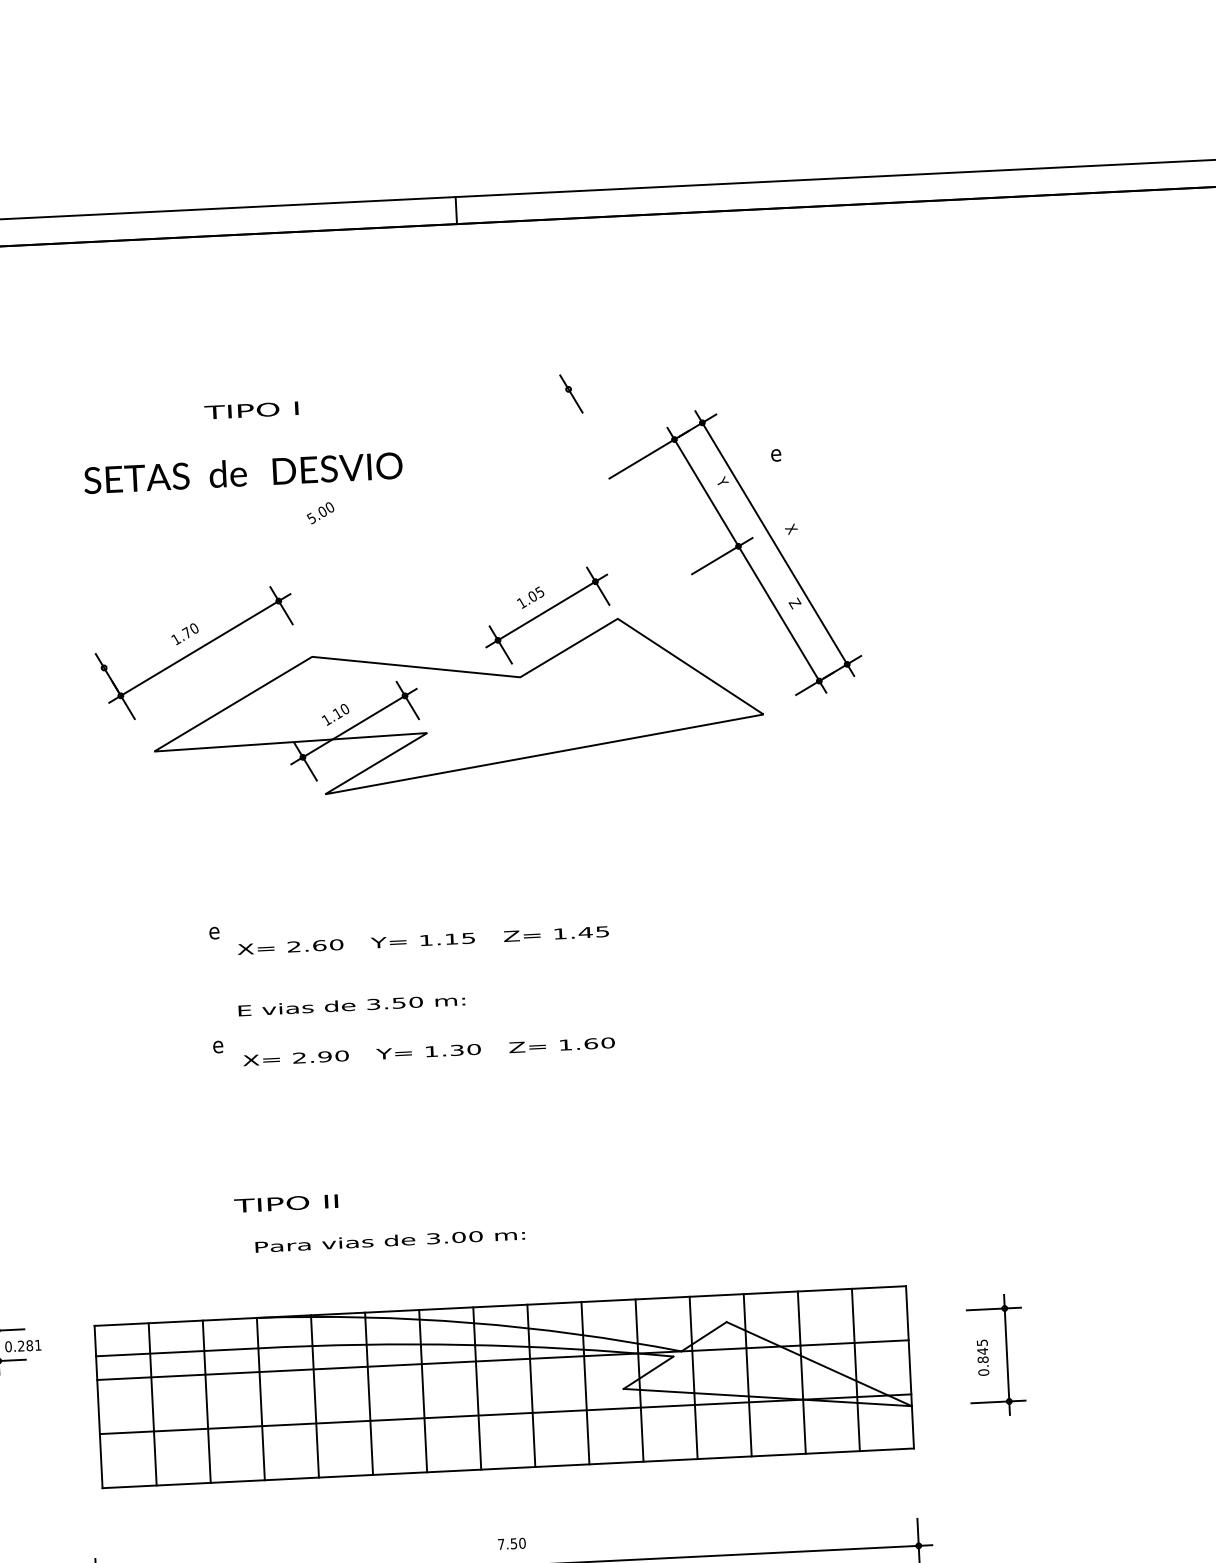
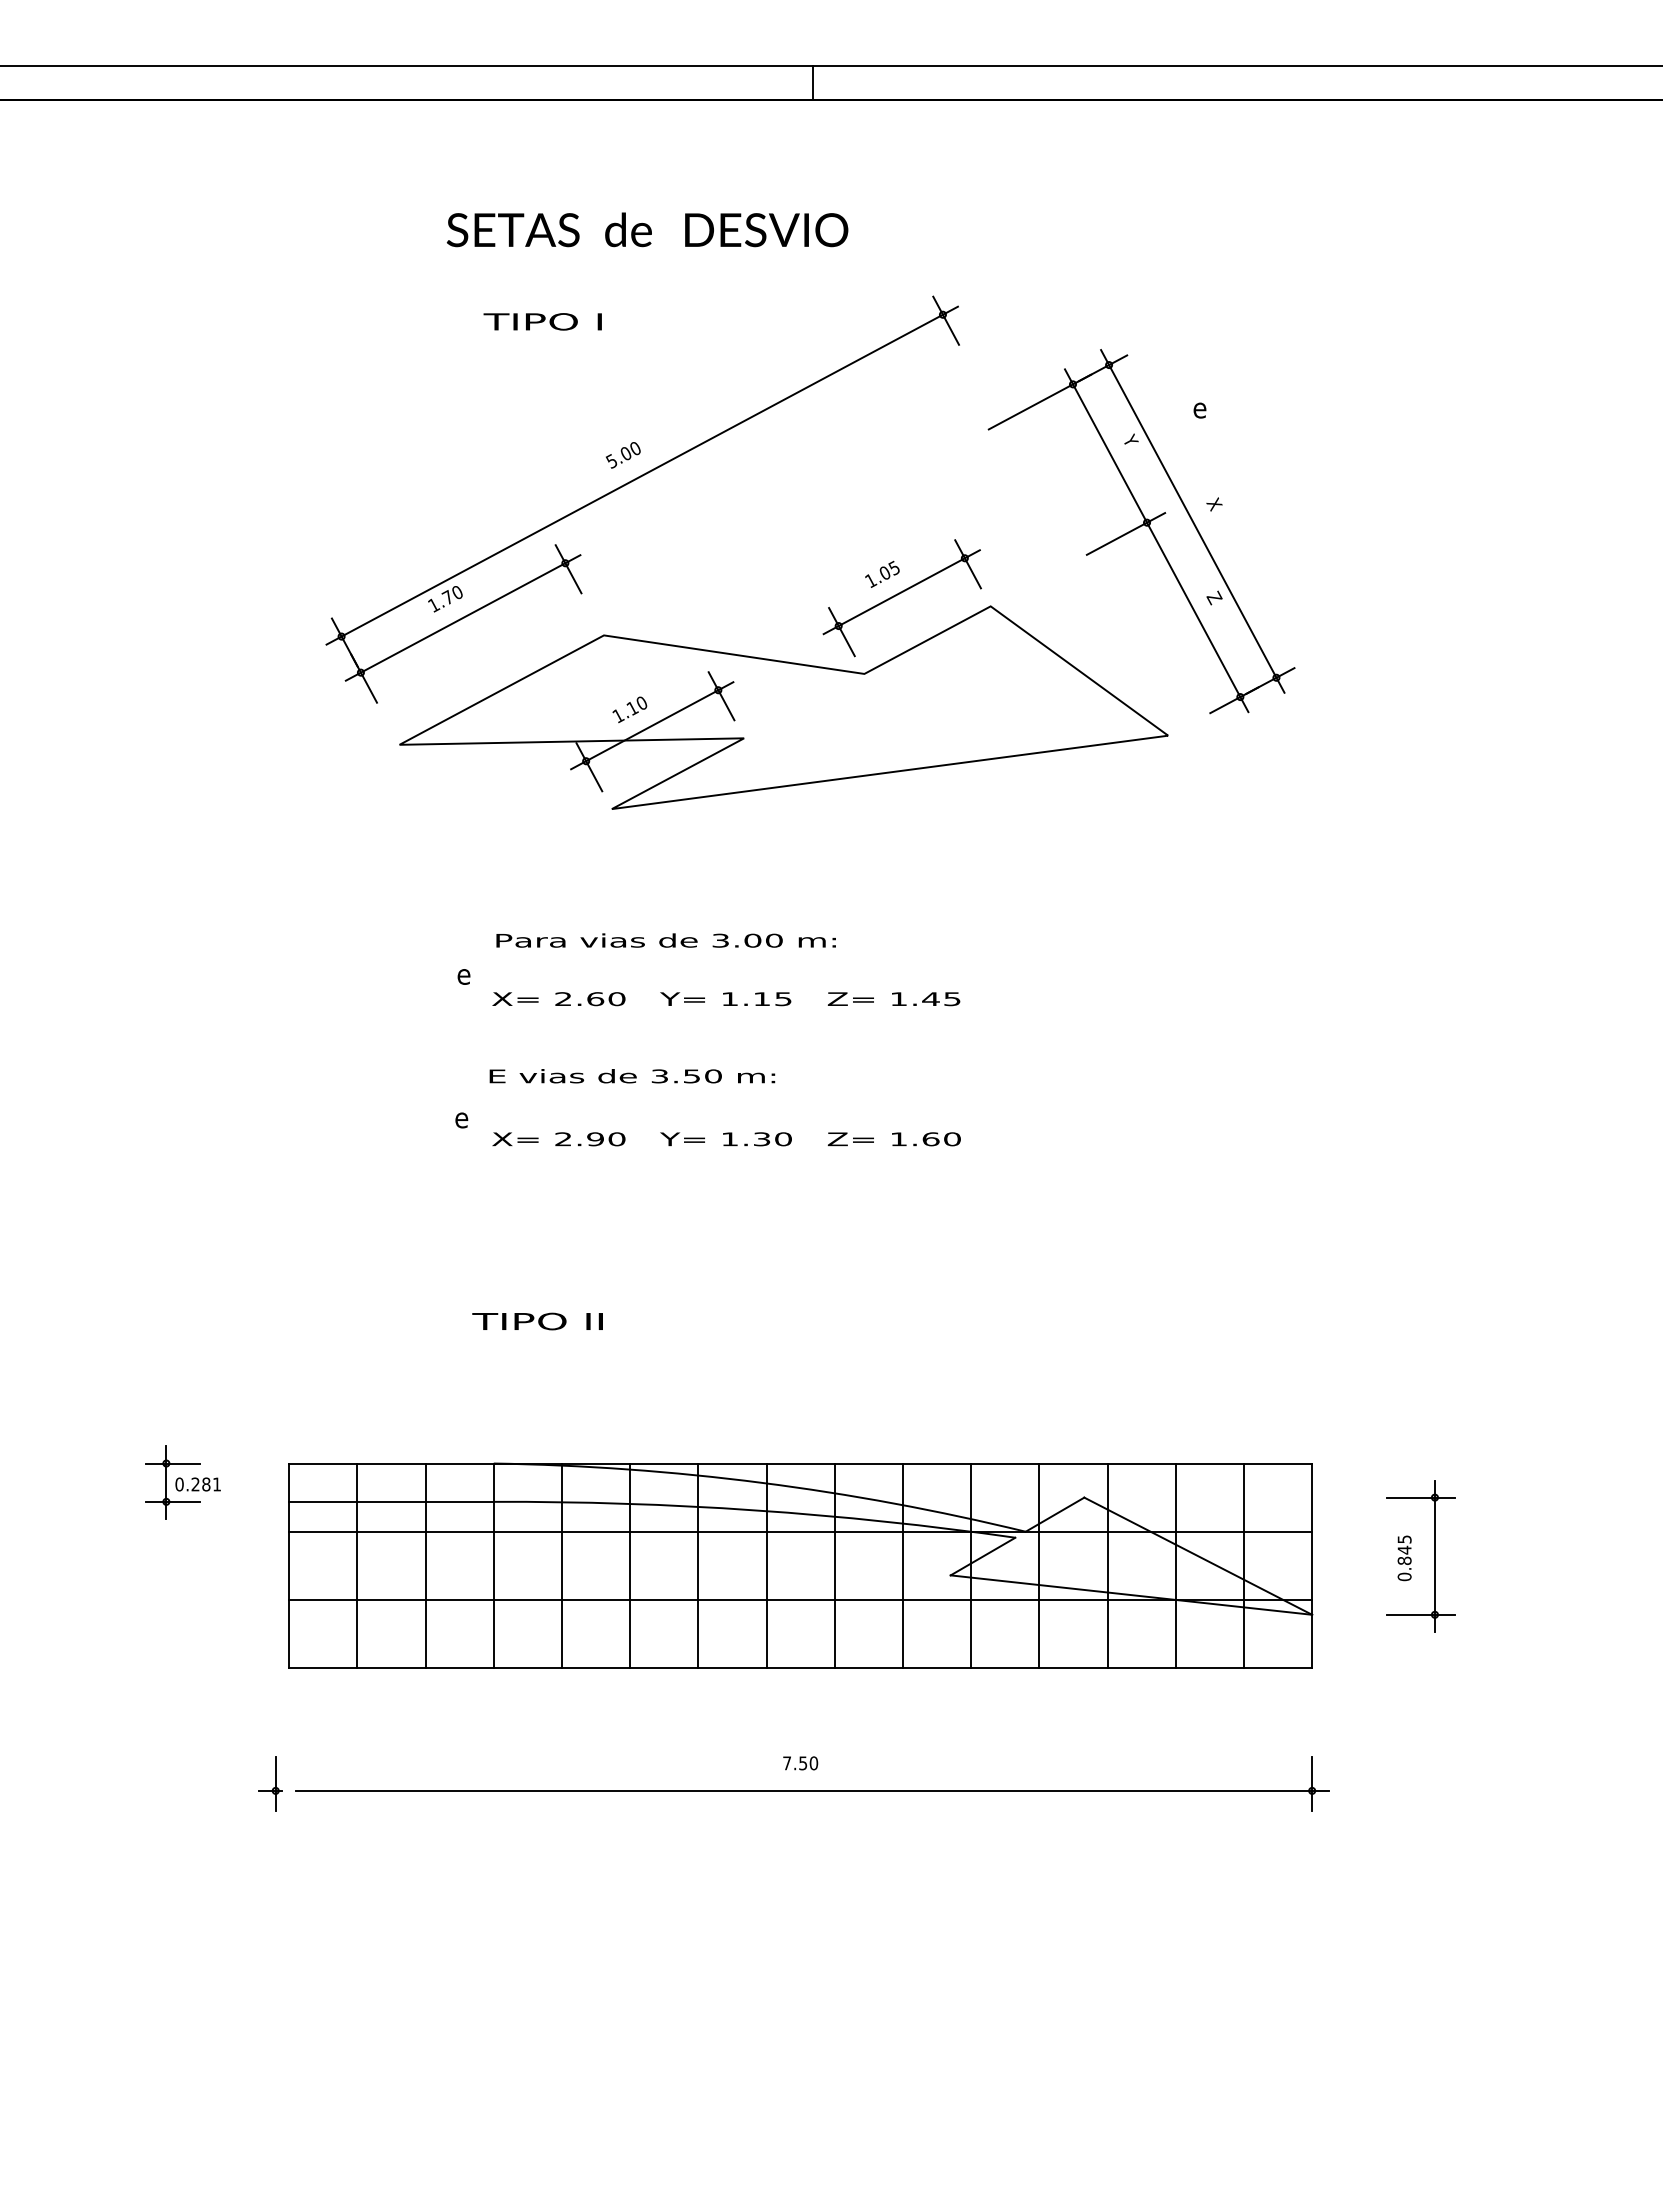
text: (243, 472) -> (647, 229), moved
line: (335, 528) -> (641, 475), added
text: (389, 1240) -> (665, 940), moved

